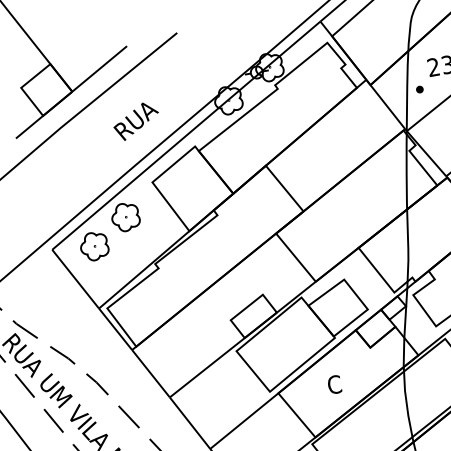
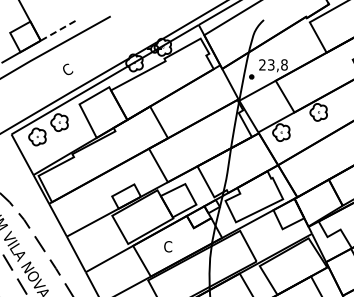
line: (99, 68) -> (59, 29), solid -> dashed
text: (136, 121) -> (76, 65), RUA -> C

